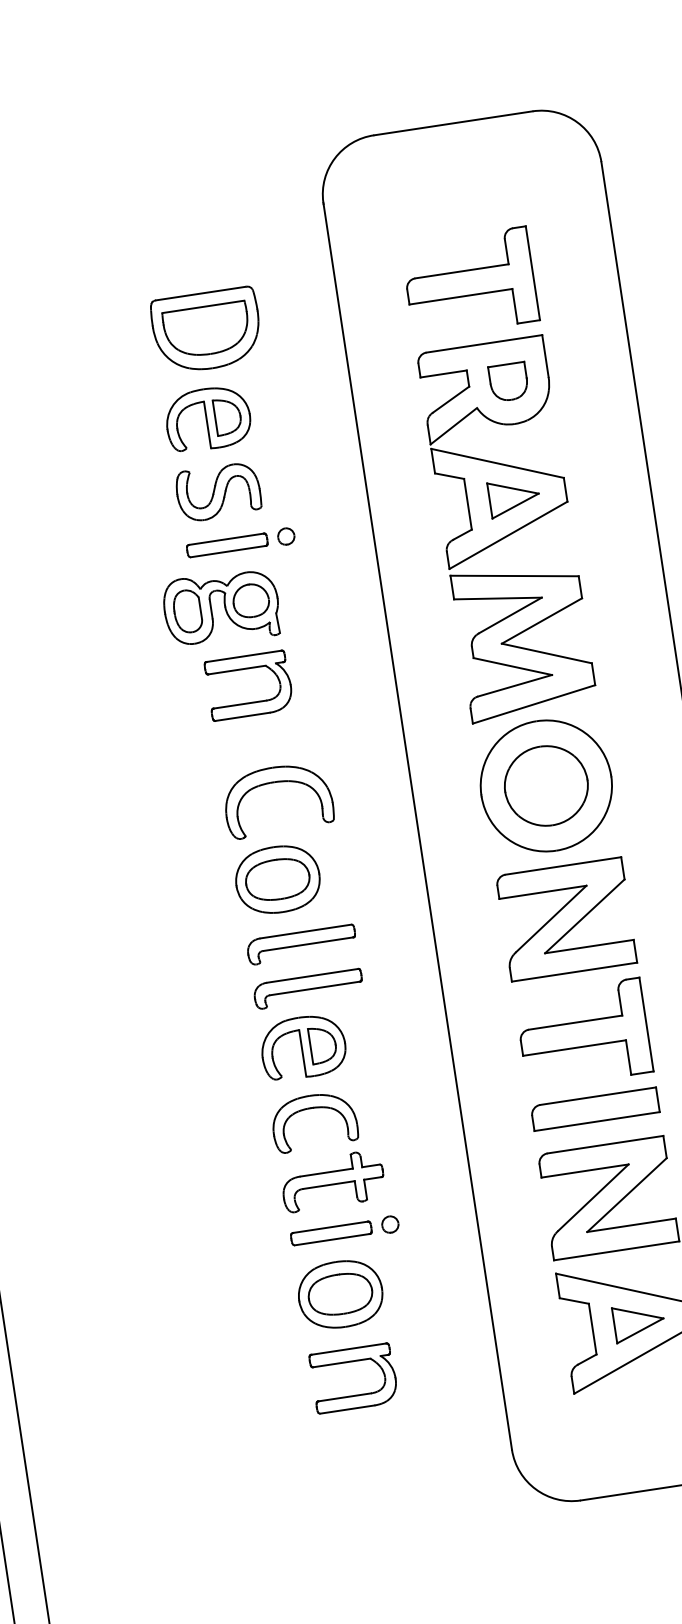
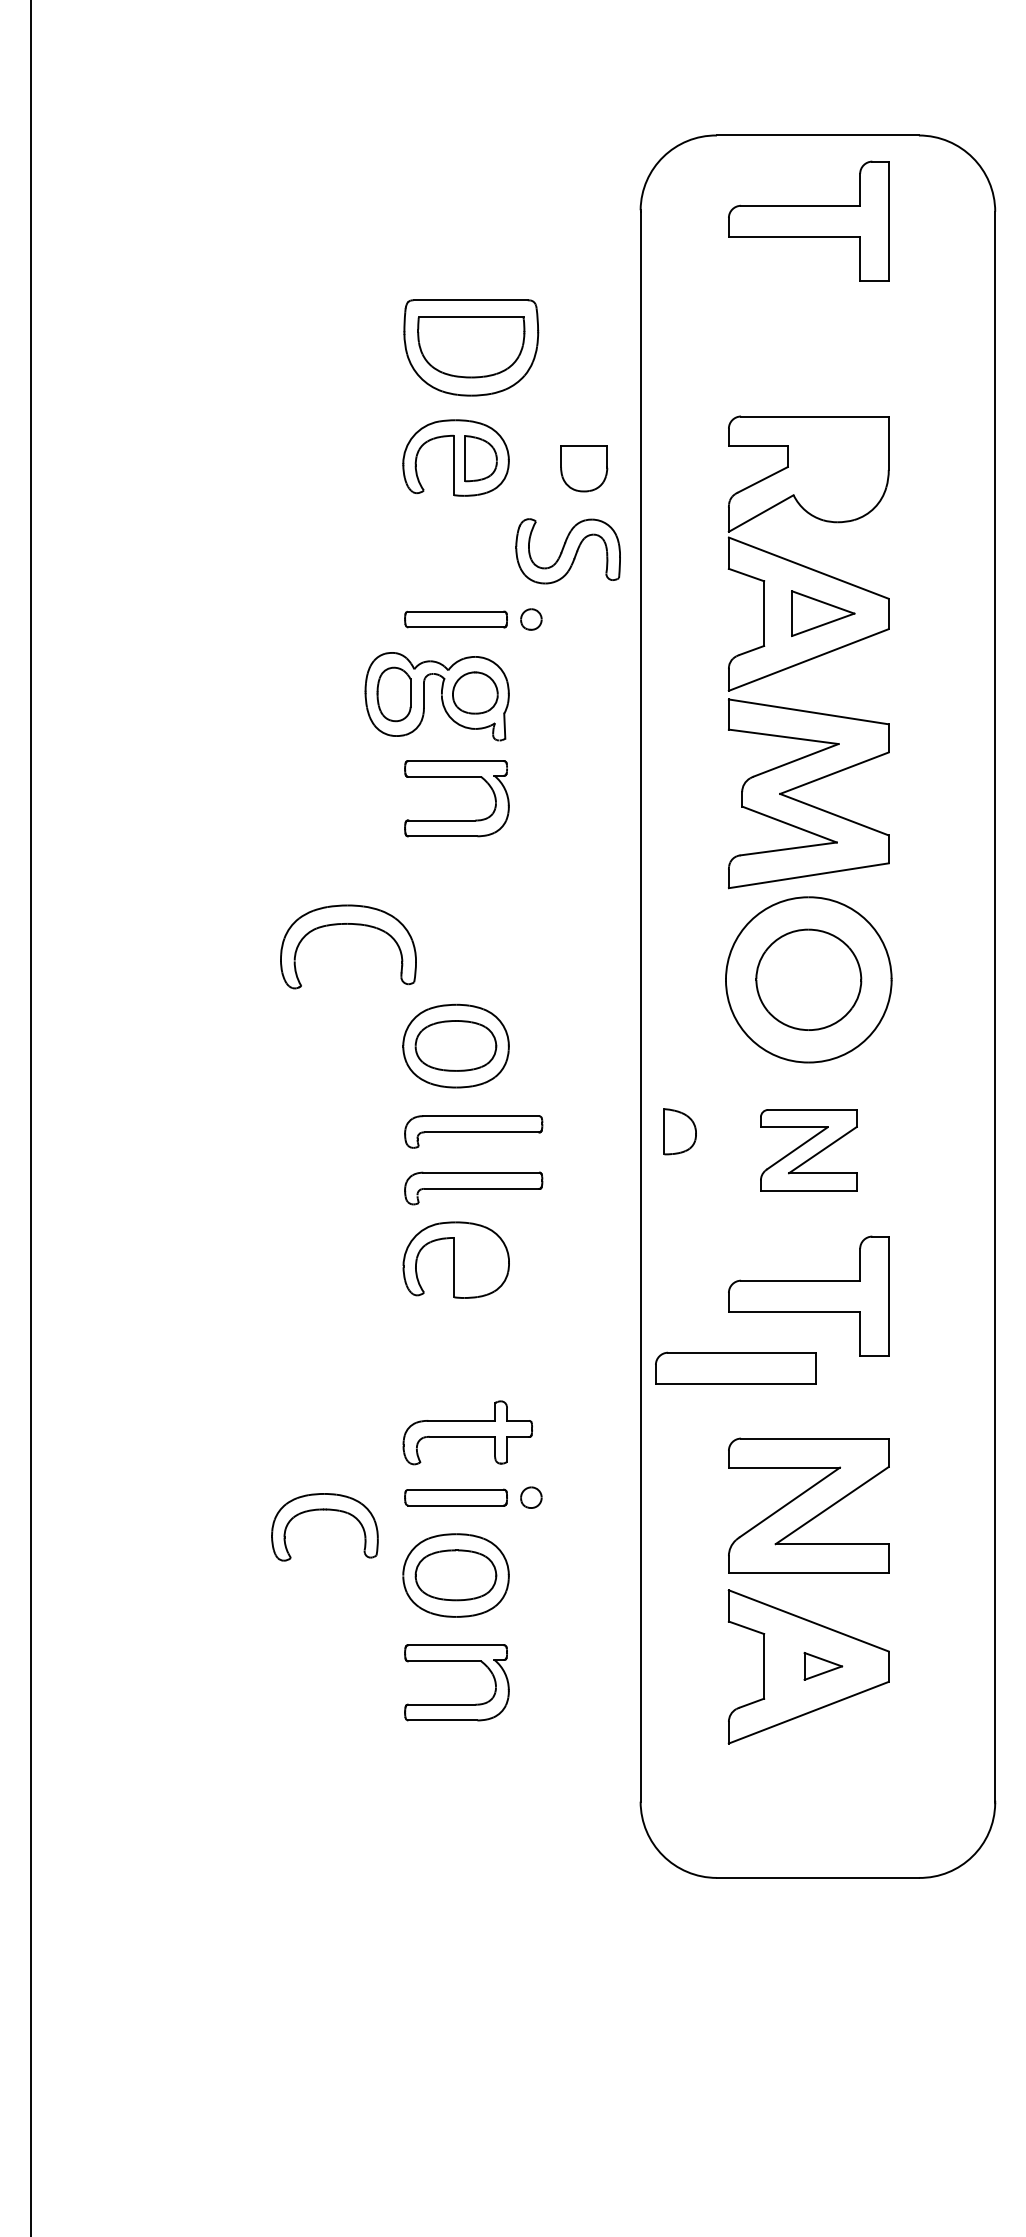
part: (469, 281) -> (808, 220), moved
part: (509, 381) -> (584, 468), moved
part: (218, 492) -> (567, 551), moved
part: (275, 782) -> (348, 924), moved
part: (566, 919) -> (808, 1150), size x0.6
part: (322, 1044) -> (679, 1131), moved
part: (312, 1108) -> (324, 1510), moved
part: (594, 1108) -> (735, 1367), moved
part: (639, 1322) -> (823, 1666), size x0.6

